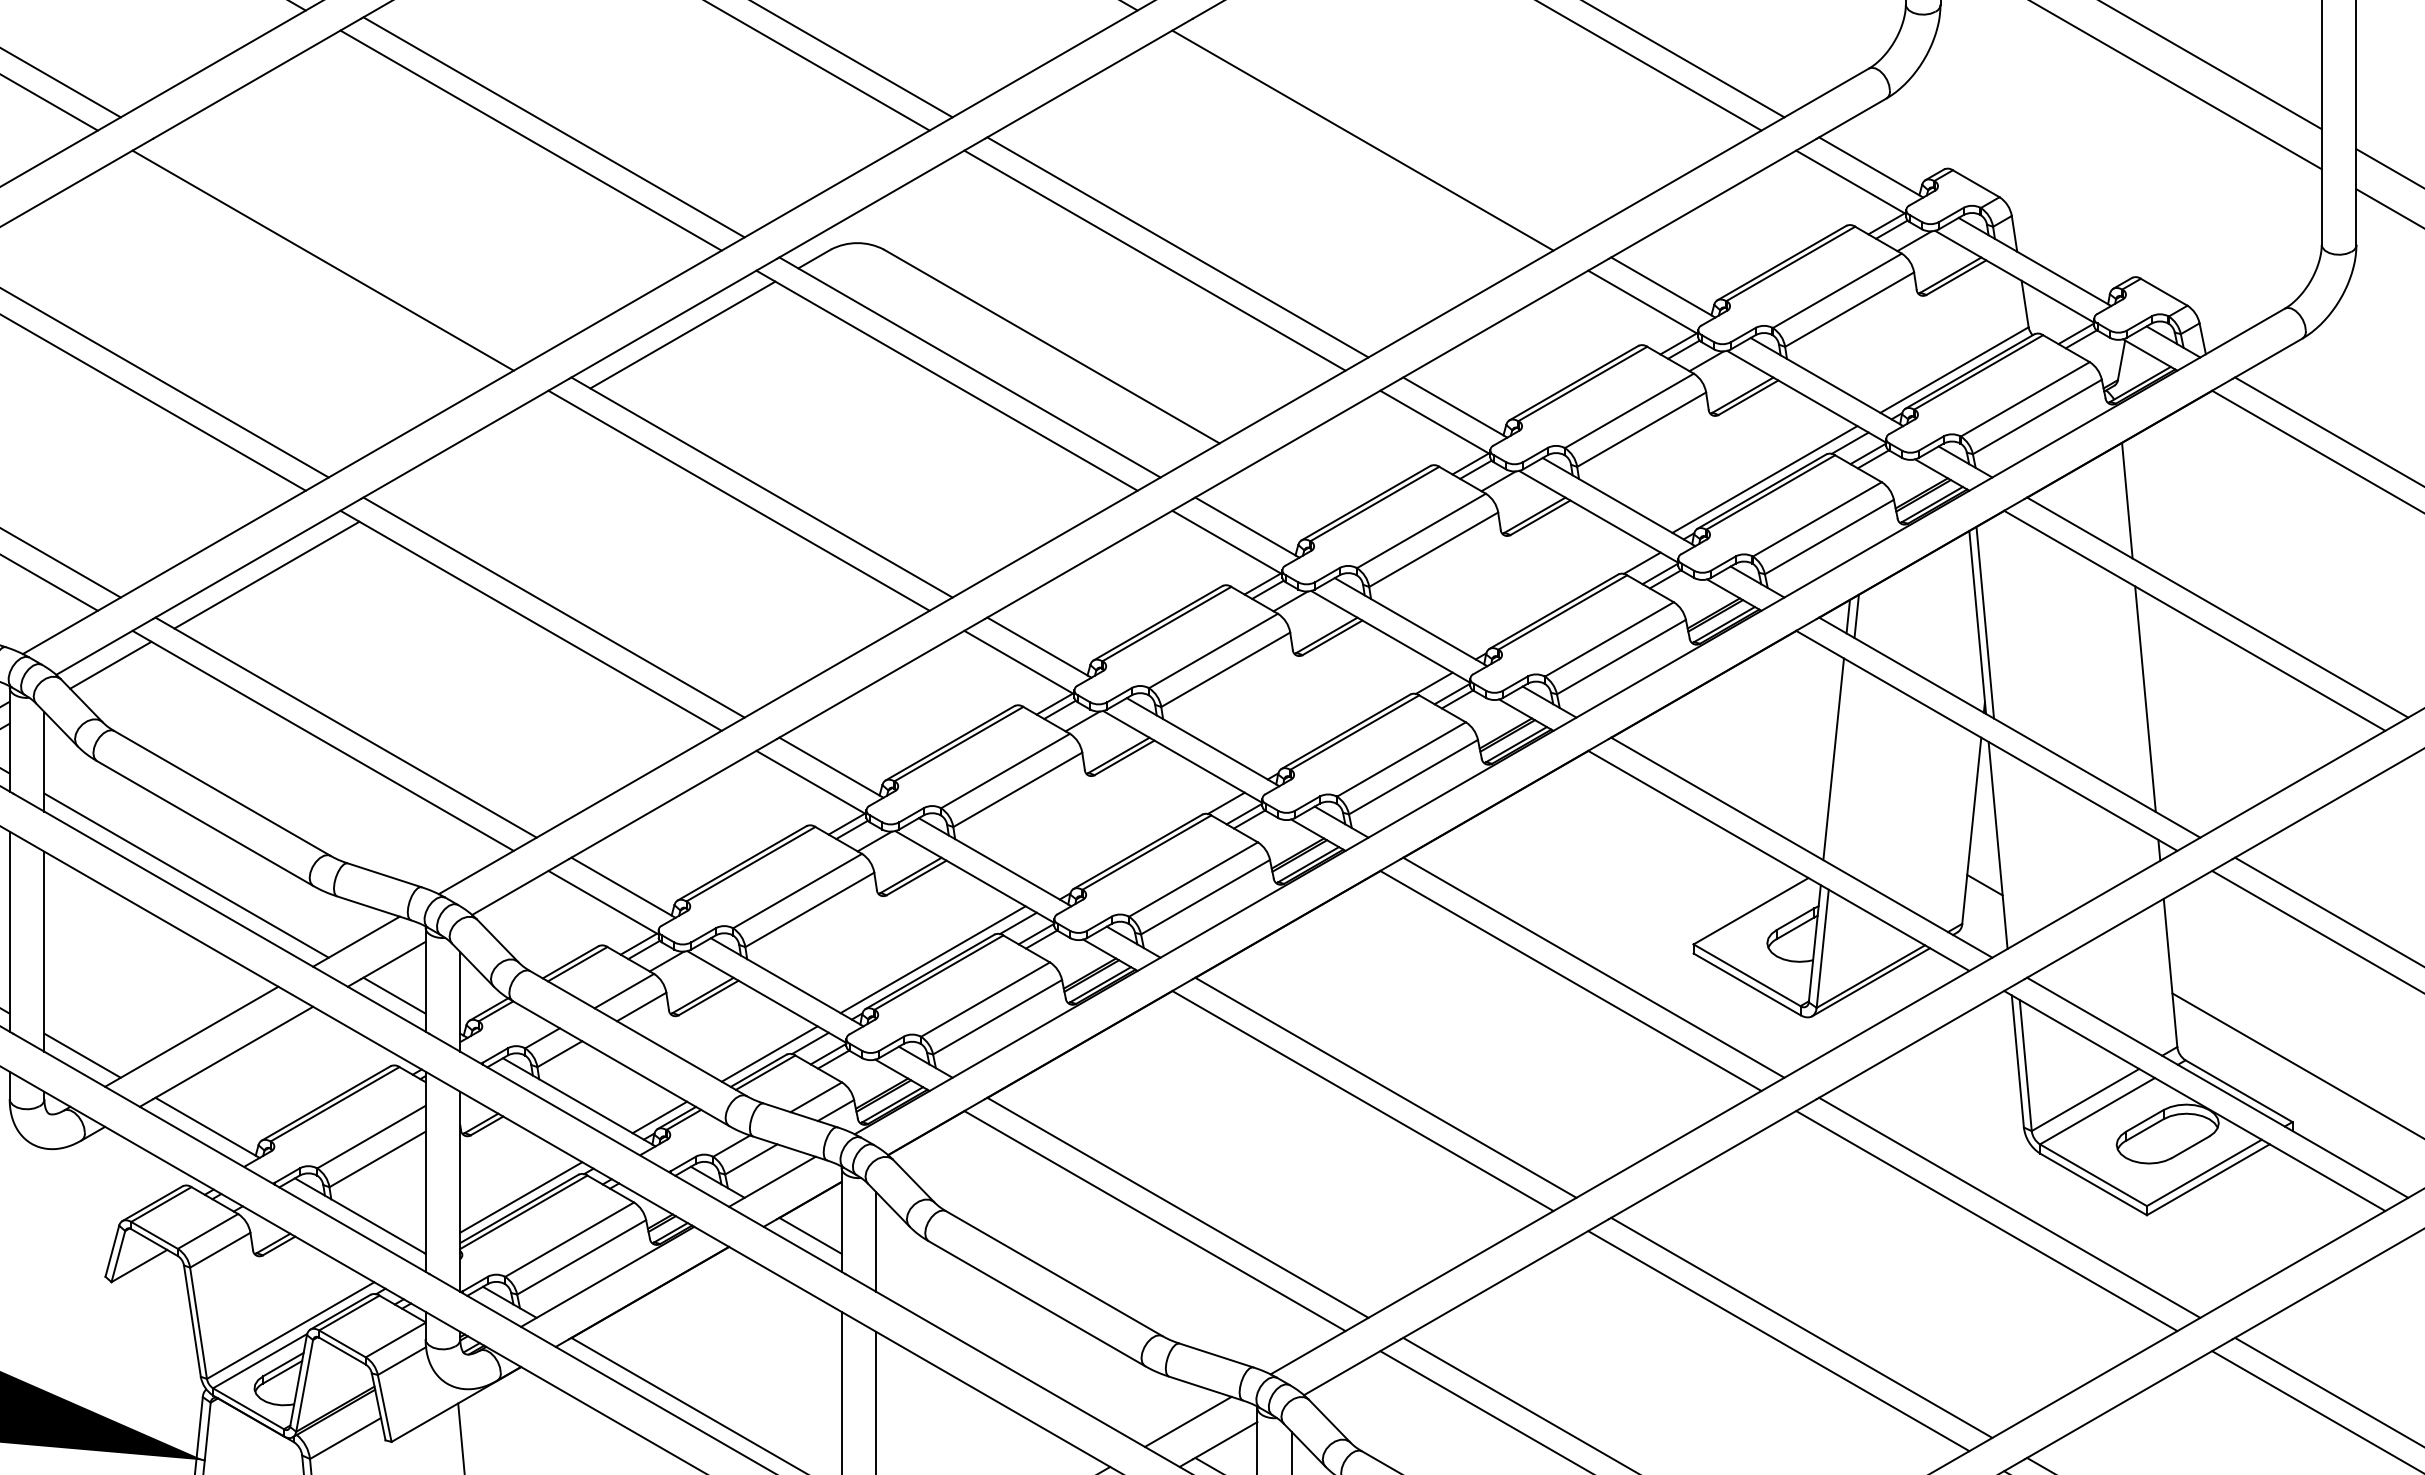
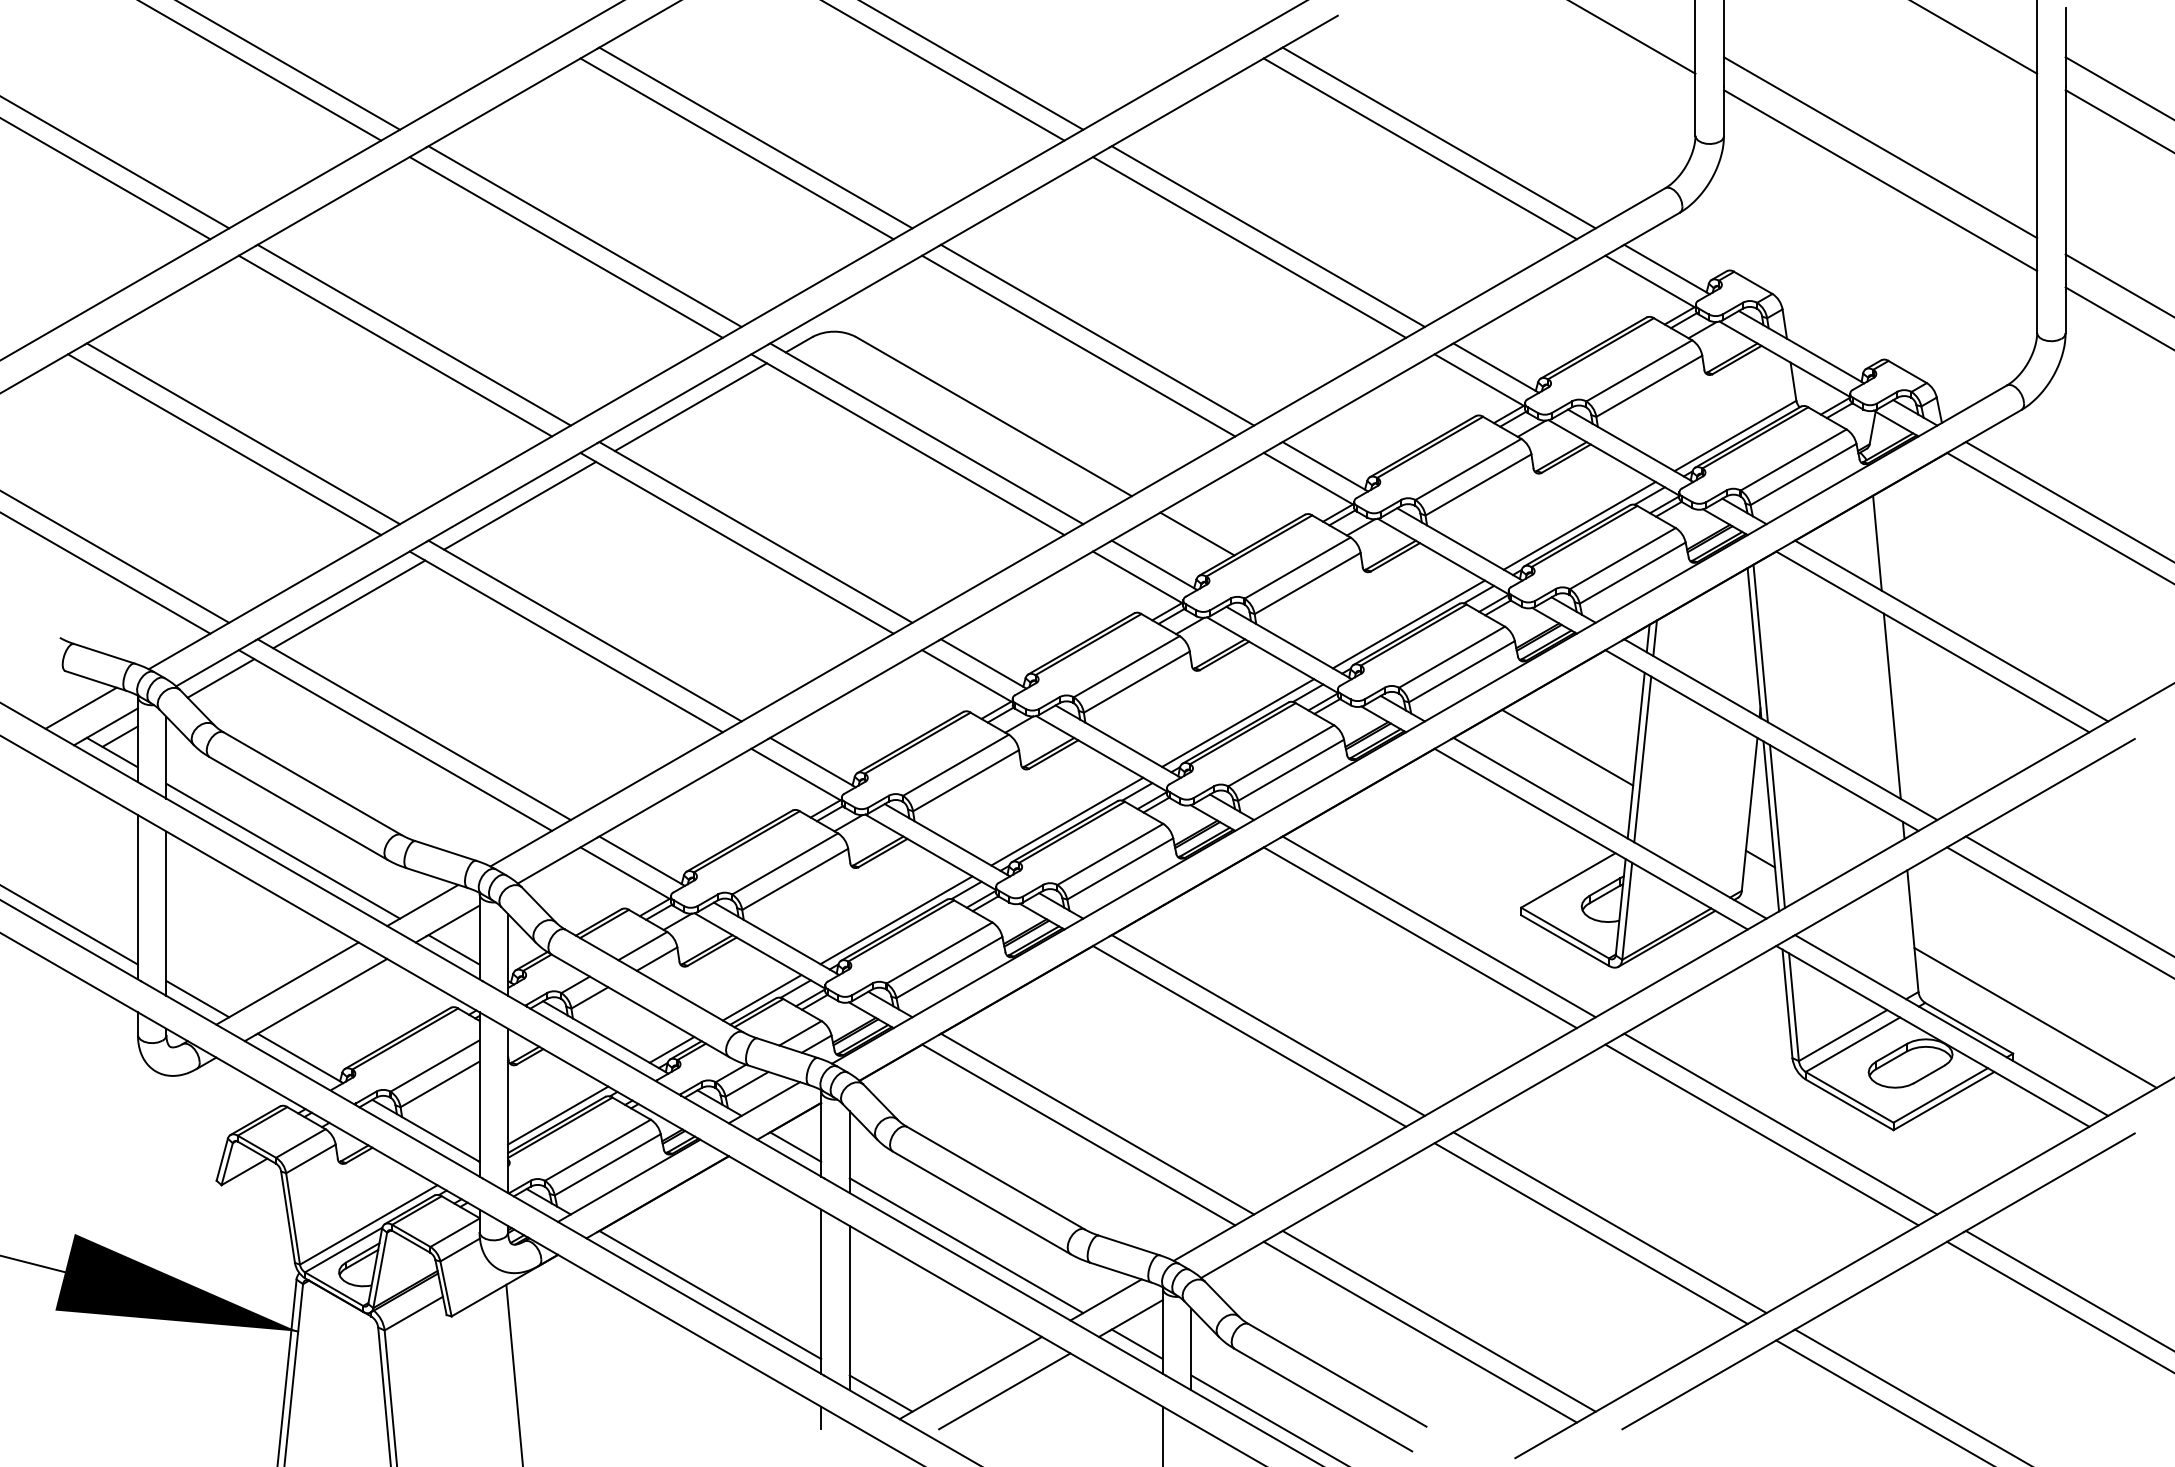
line: (1384, 127) -> (1267, 236), added
line: (345, 246) -> (413, 334), added
line: (475, 454) -> (520, 505), added
line: (1299, 488) -> (1197, 533), added
line: (1556, 599) -> (1408, 624), added
line: (1349, 718) -> (1238, 722), added
line: (1750, 749) -> (1567, 747), added
line: (1841, 763) -> (1642, 759), added
line: (1141, 839) -> (1067, 821), added
line: (2005, 845) -> (1777, 826), added
line: (1018, 1355) -> (966, 1245), added

